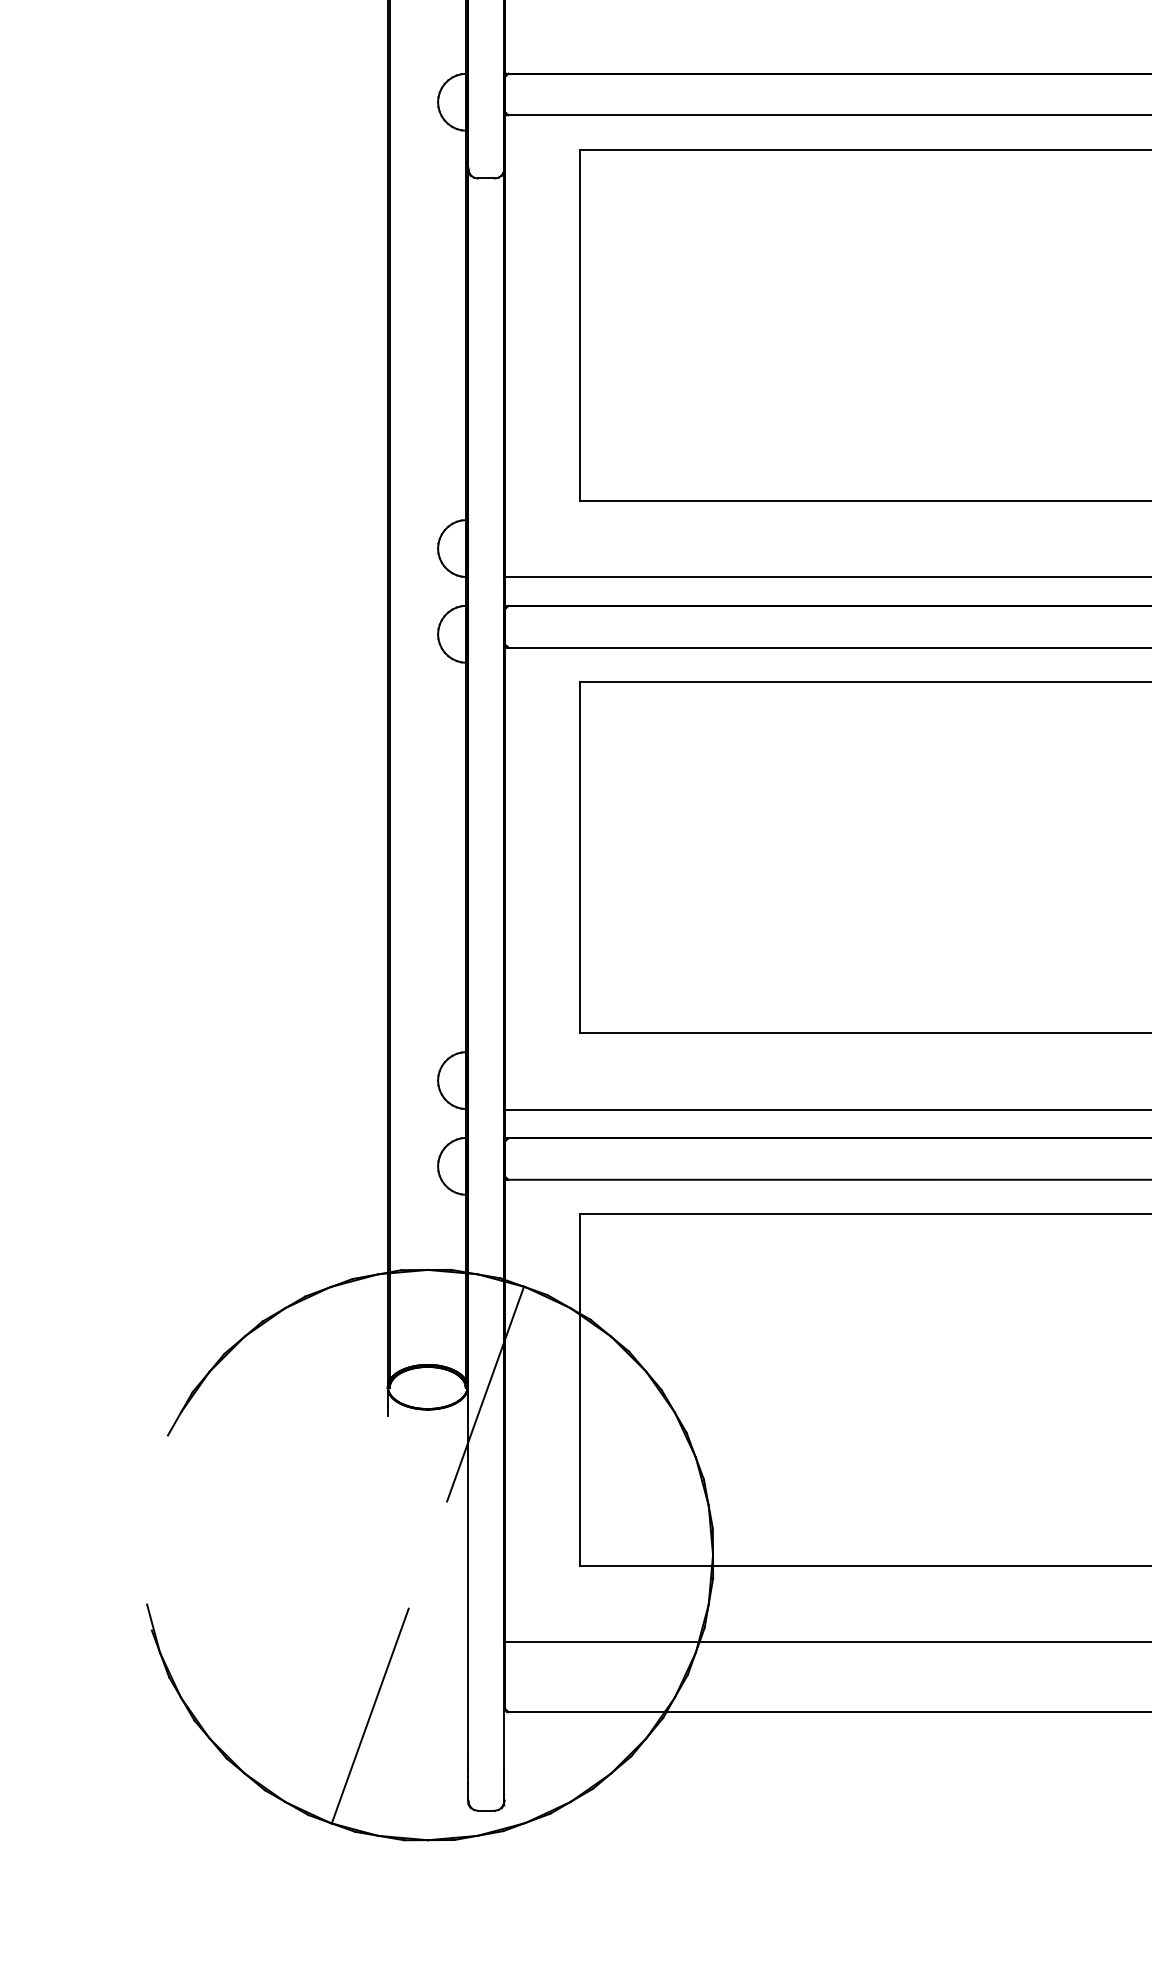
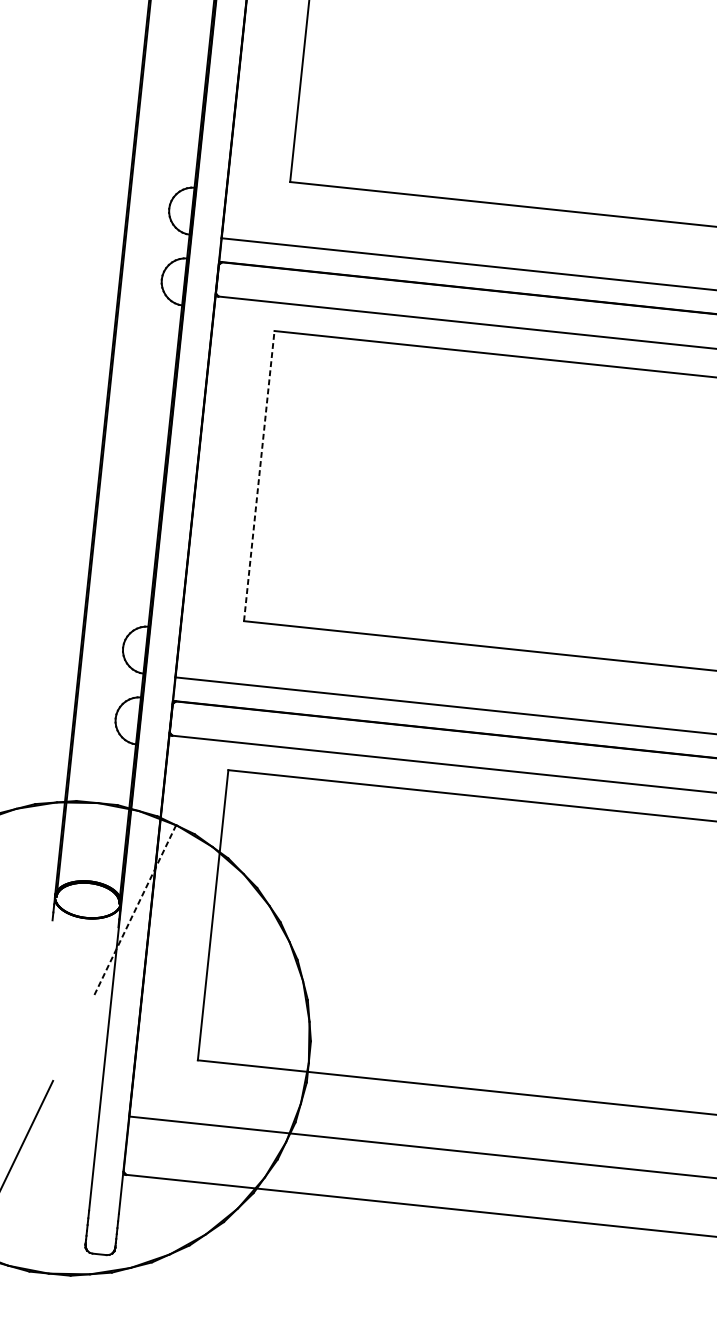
line: (579, 857) -> (259, 475), solid -> dashed
line: (485, 1394) -> (135, 910), solid -> dashed

